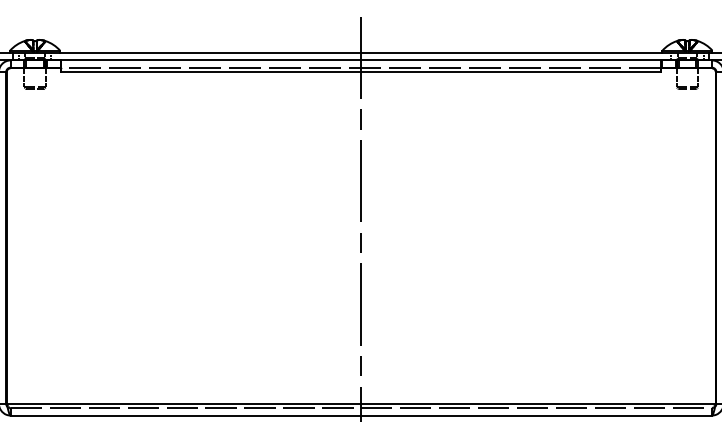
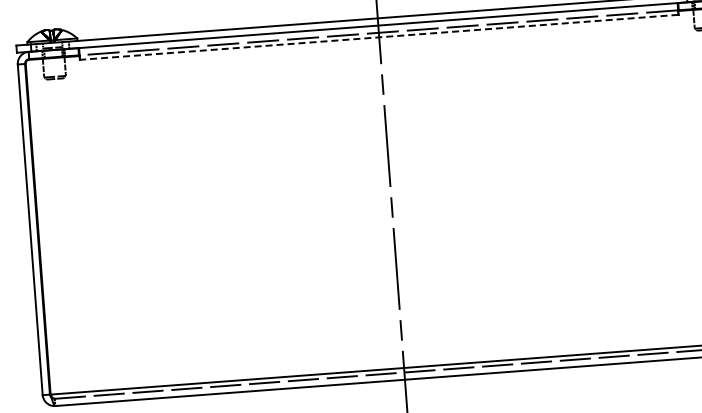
line: (360, 72) -> (378, 37), solid -> dashed

